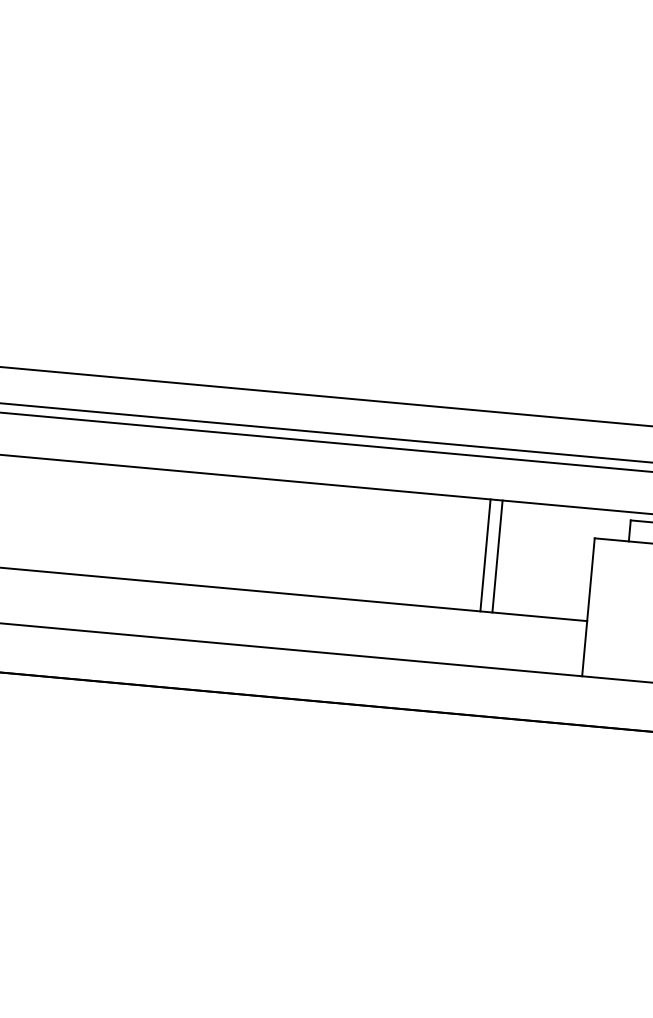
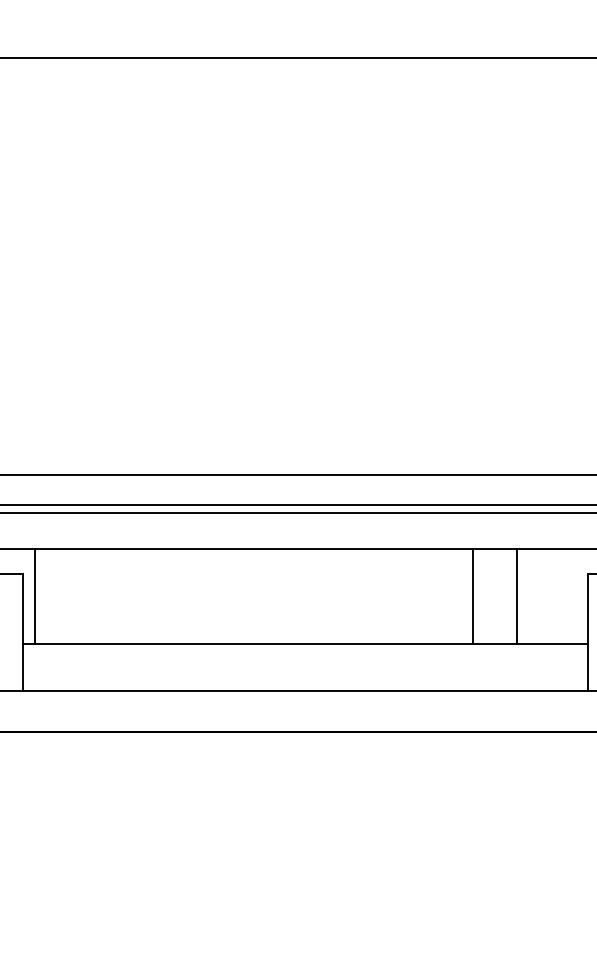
line: (485, 554) -> (516, 595), moved
line: (497, 555) -> (472, 595), moved

